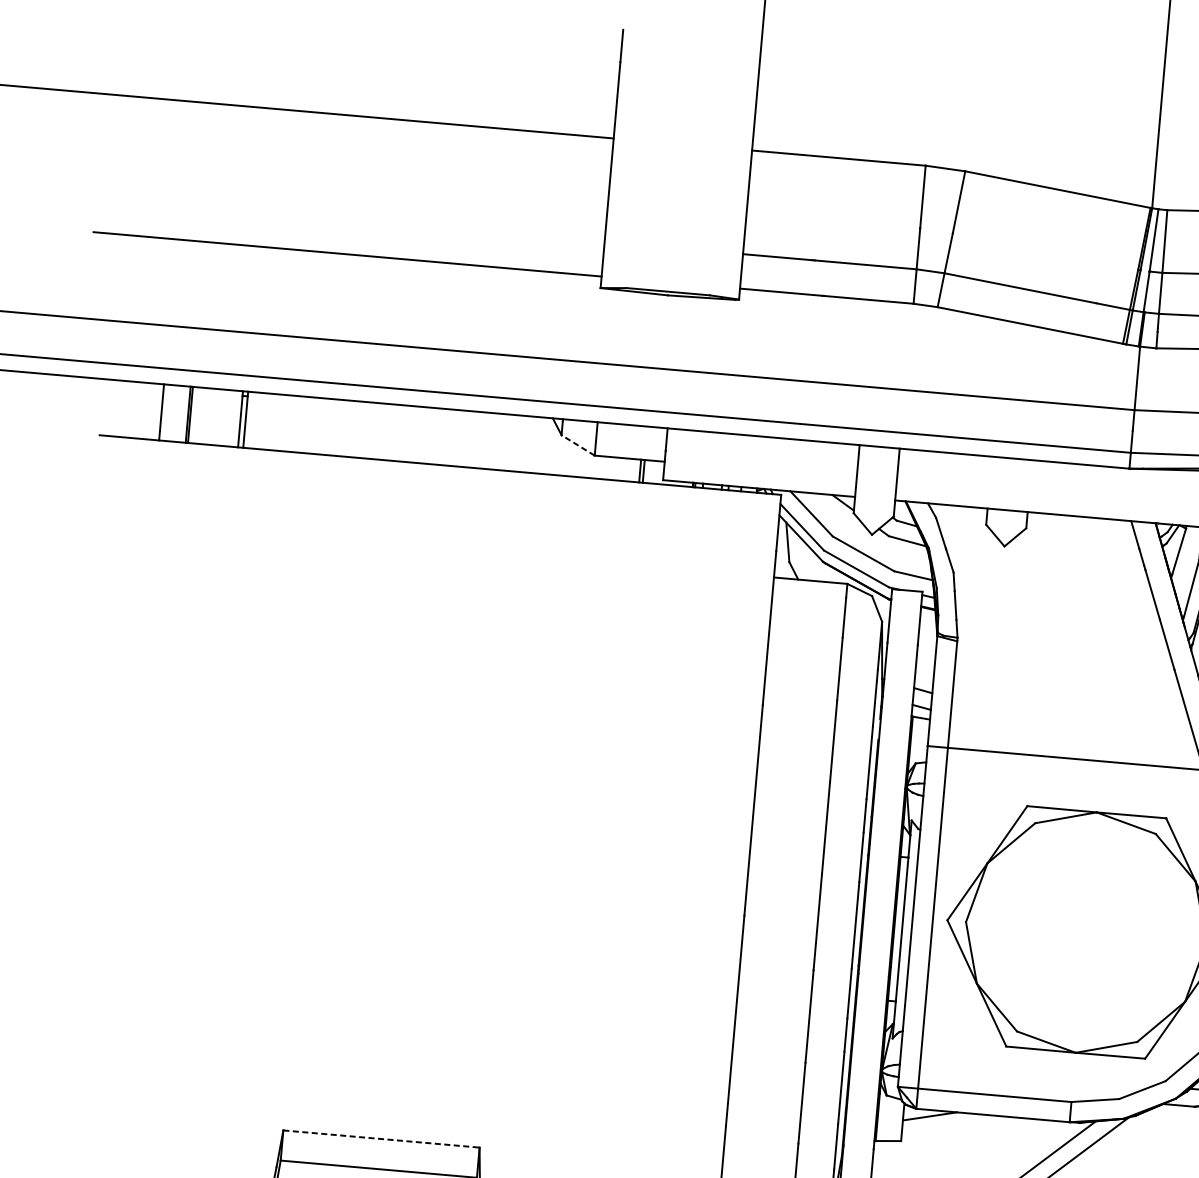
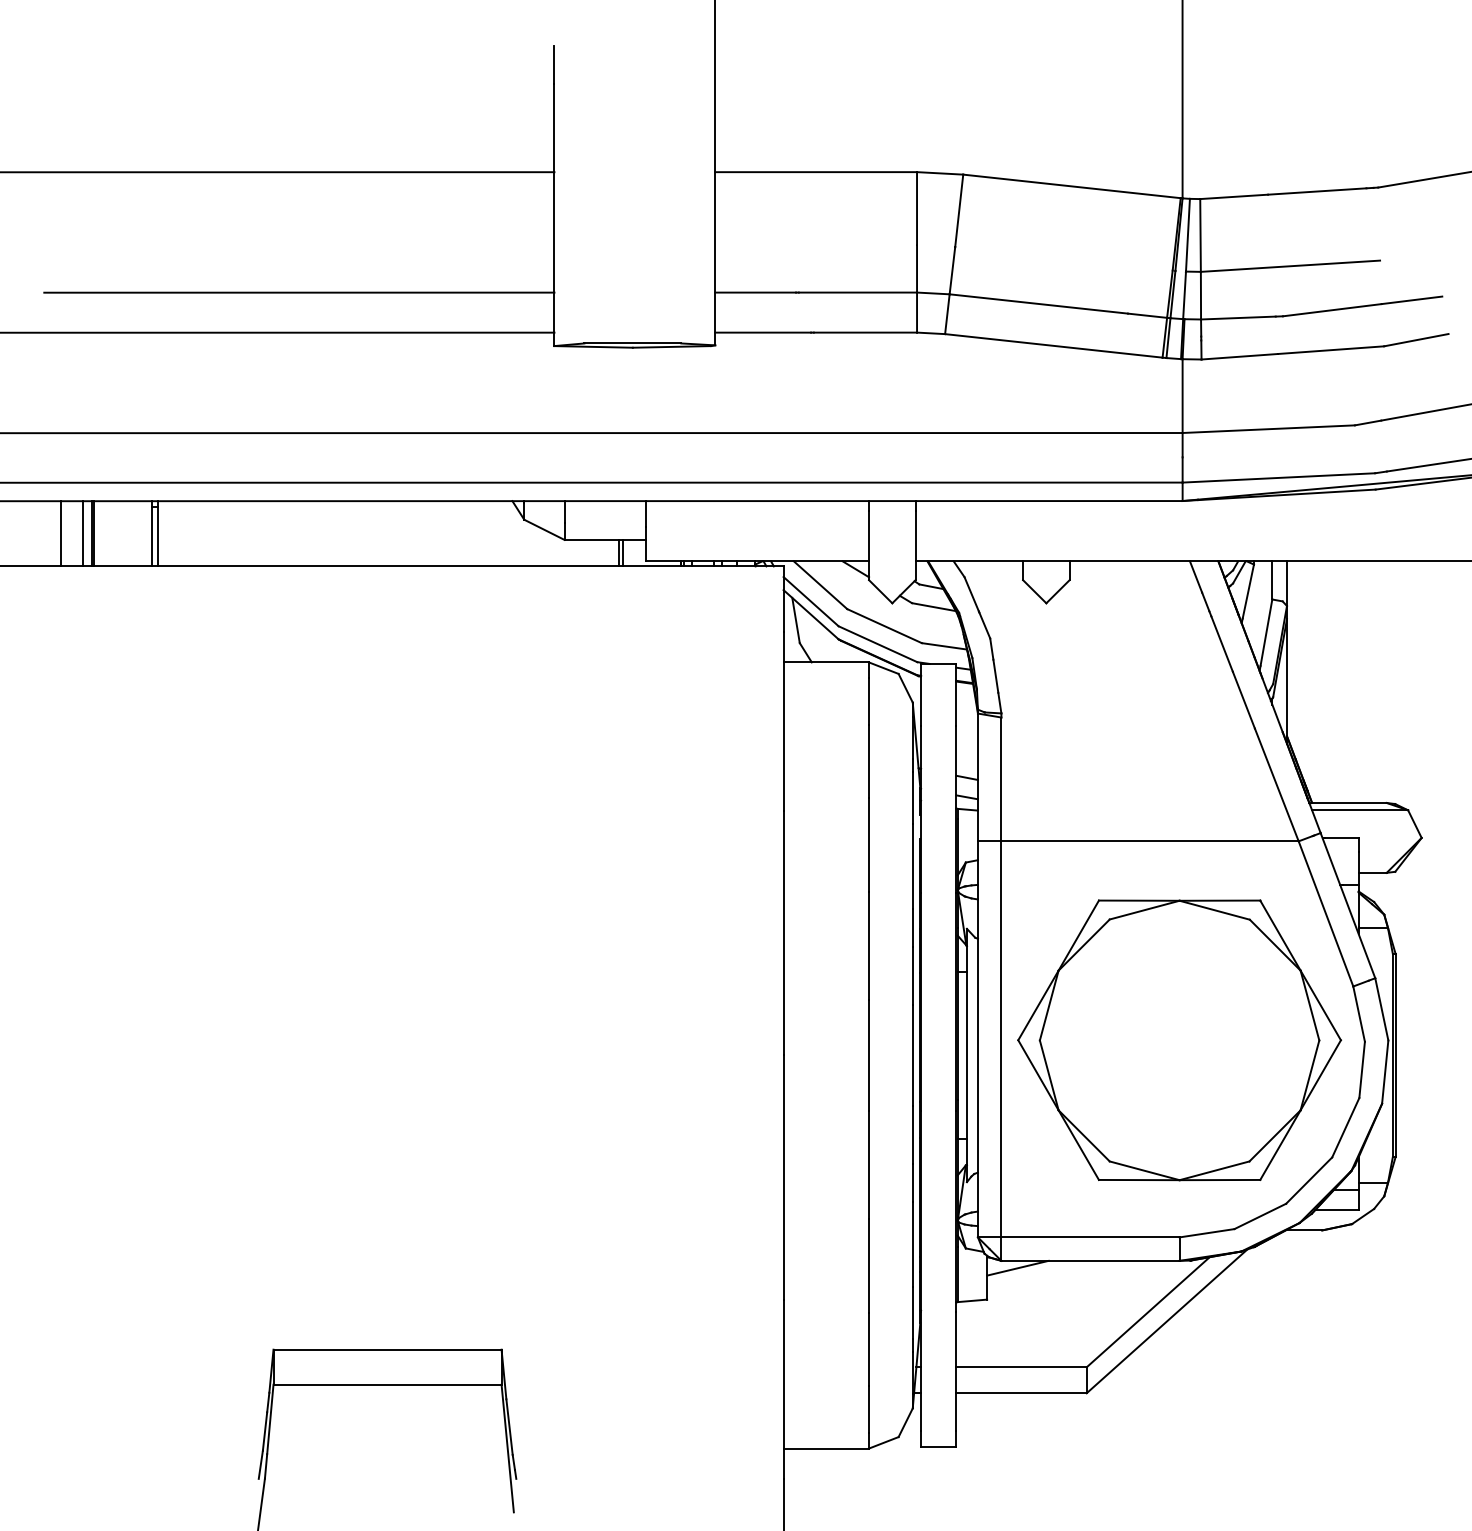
line: (385, 222) -> (299, 292), added
line: (180, 413) -> (82, 533), added
line: (578, 445) -> (544, 529), dashed -> solid
line: (382, 1138) -> (388, 1349), dashed -> solid

